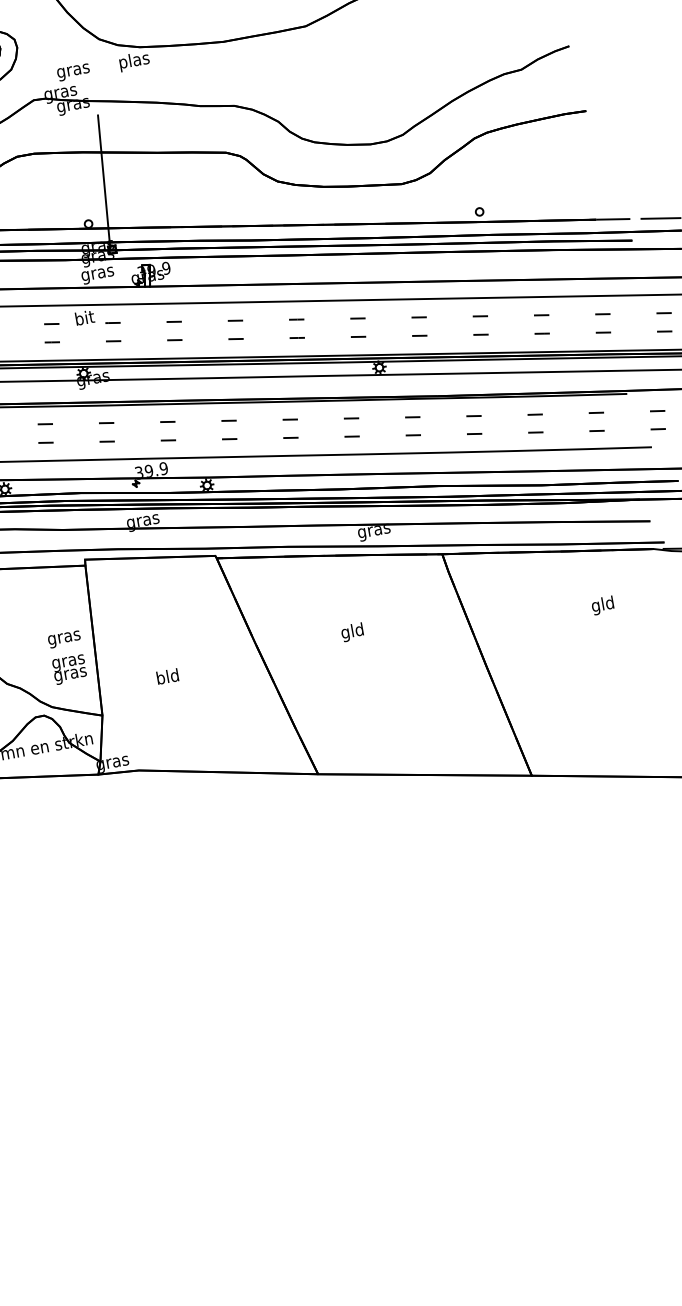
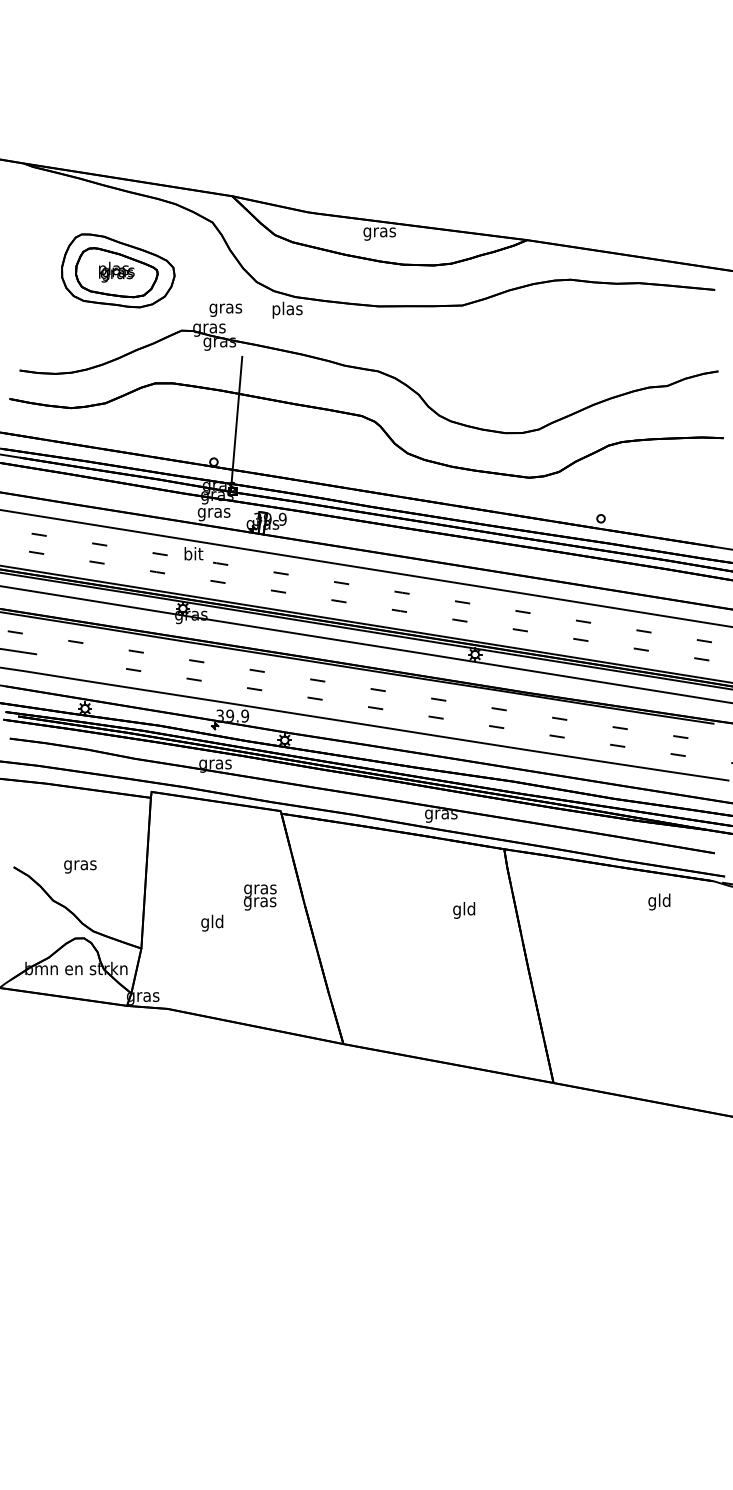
text: (602, 605) -> (659, 901), moved
text: (352, 632) -> (464, 910), moved
text: (64, 639) -> (80, 866), moved
text: (69, 669) -> (259, 897), moved
text: (161, 678) -> (205, 922), bld -> gld

